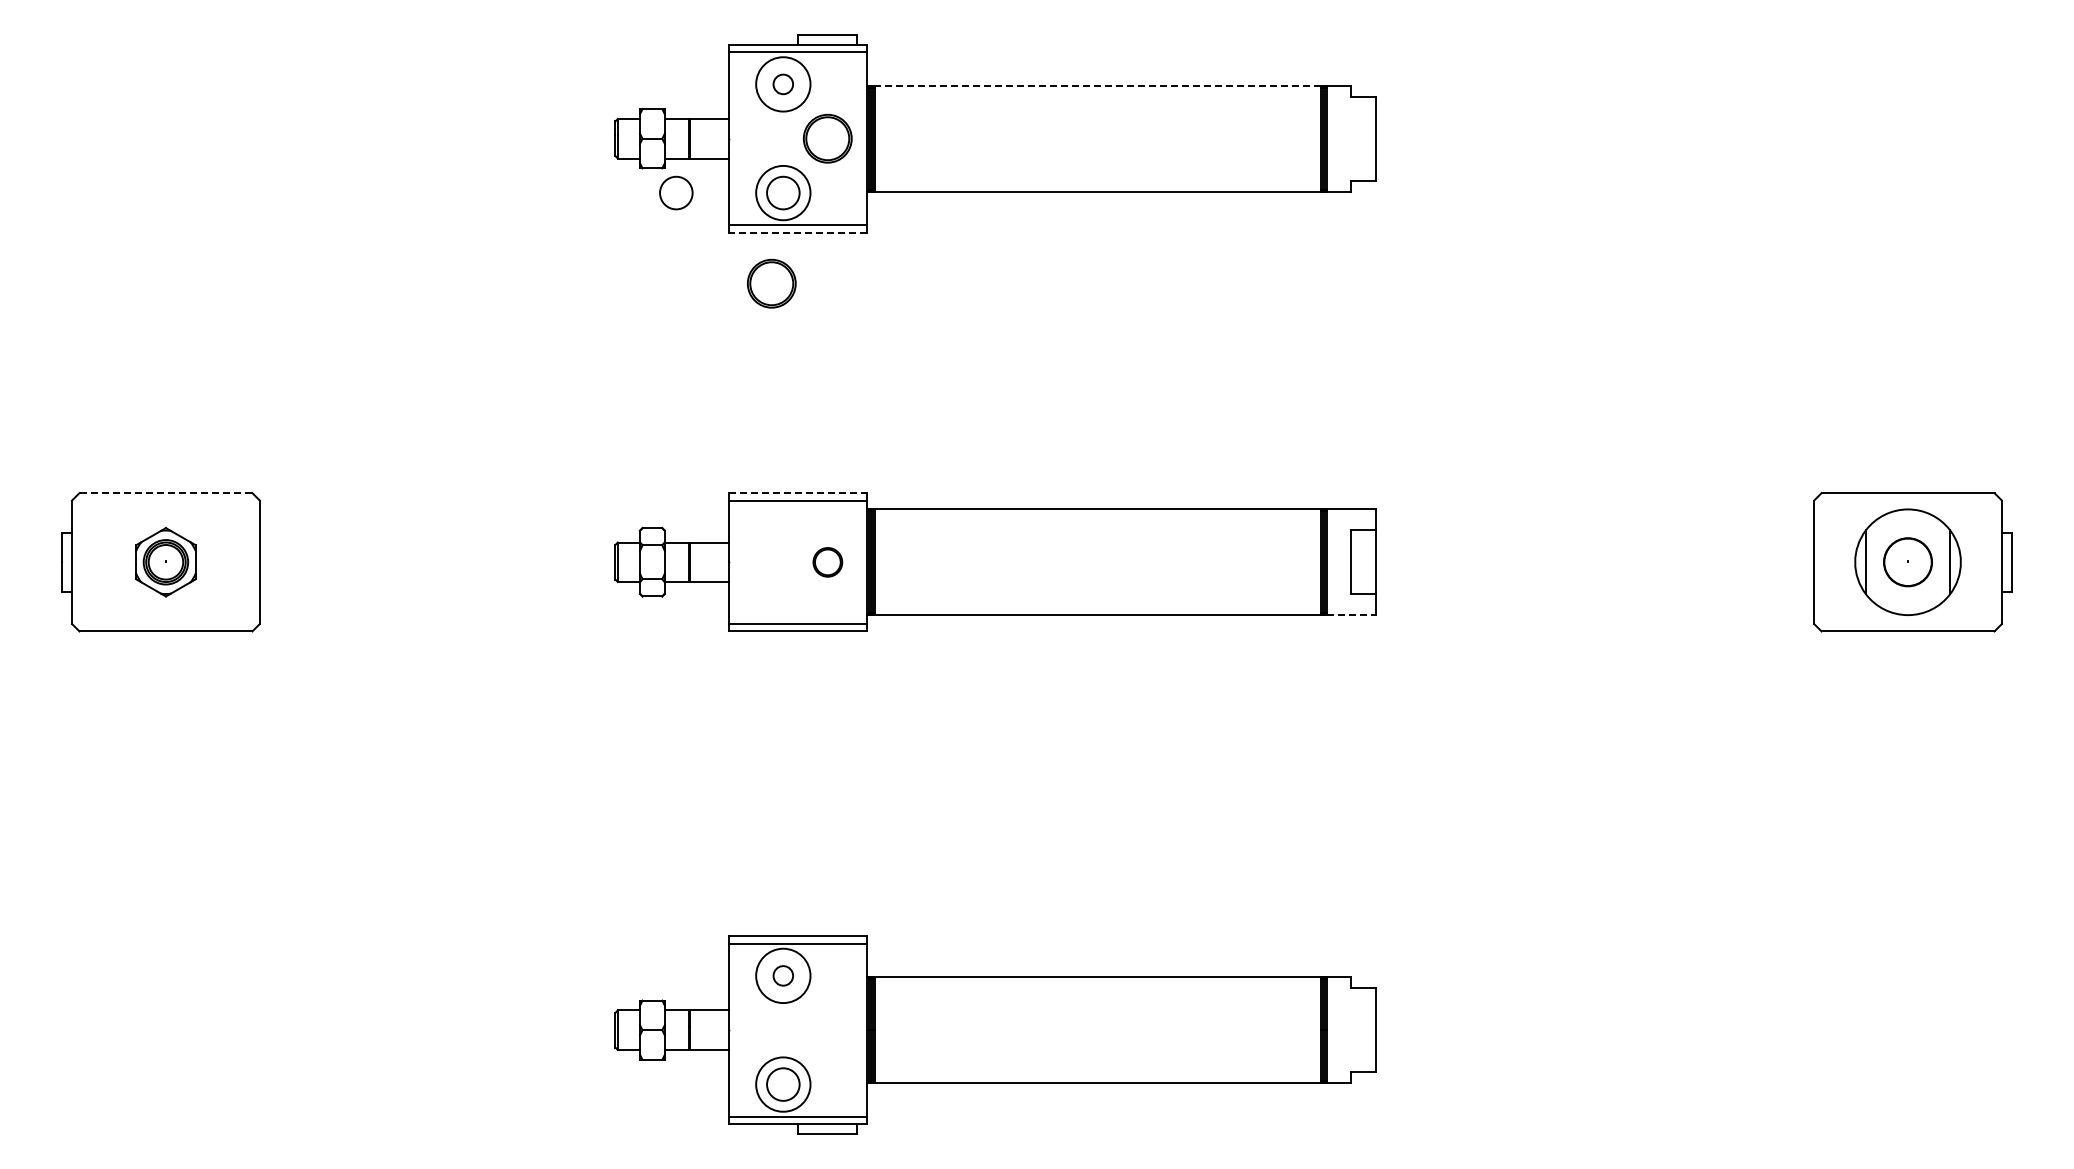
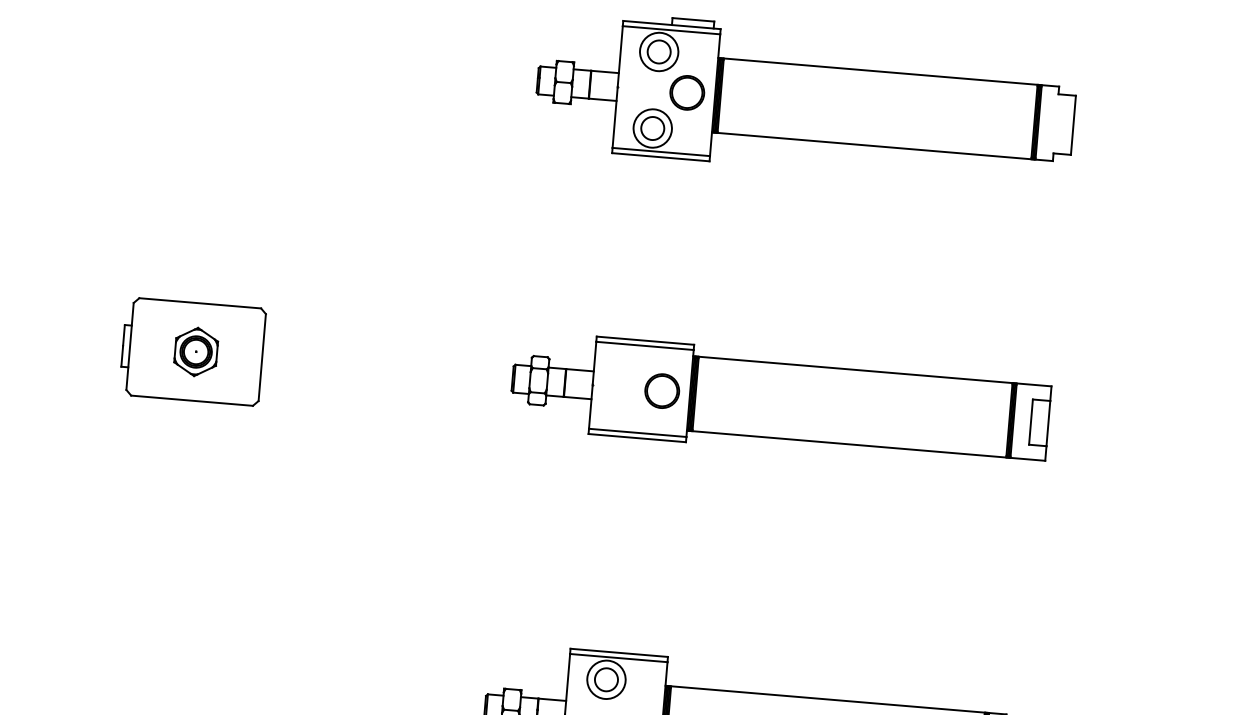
circle: (783, 84) -> (659, 52), size x1.67
line: (1098, 85) -> (881, 71), dashed -> solid
circle: (676, 192) -> (577, 121), removed
line: (797, 232) -> (660, 157), dashed -> solid
part: (771, 283) -> (639, 191), removed
line: (166, 493) -> (200, 303), dashed -> solid
line: (798, 493) -> (645, 340), dashed -> solid
part: (827, 562) -> (662, 391), size x1.67
line: (1351, 615) -> (1027, 459), dashed -> solid
circle: (783, 975) -> (606, 679), size x1.67

